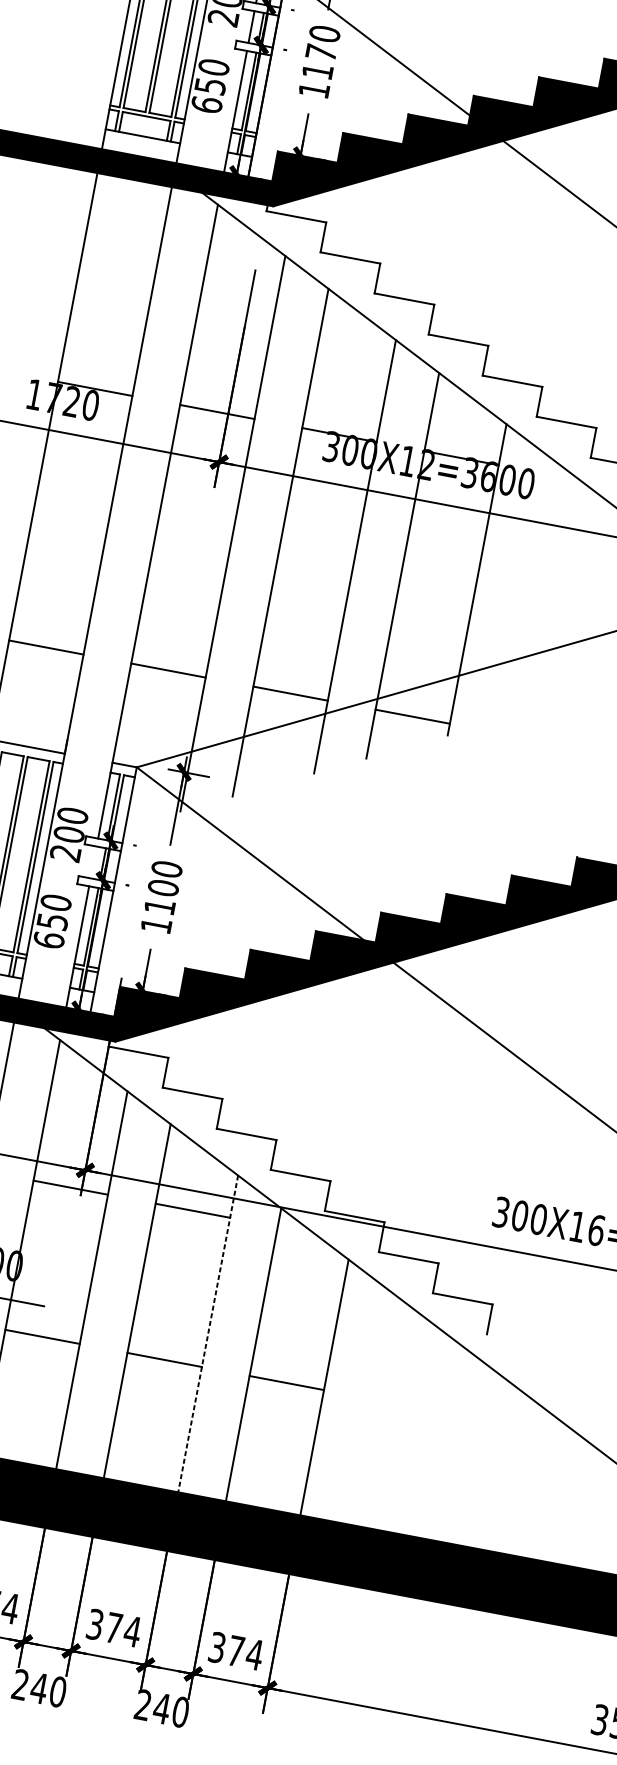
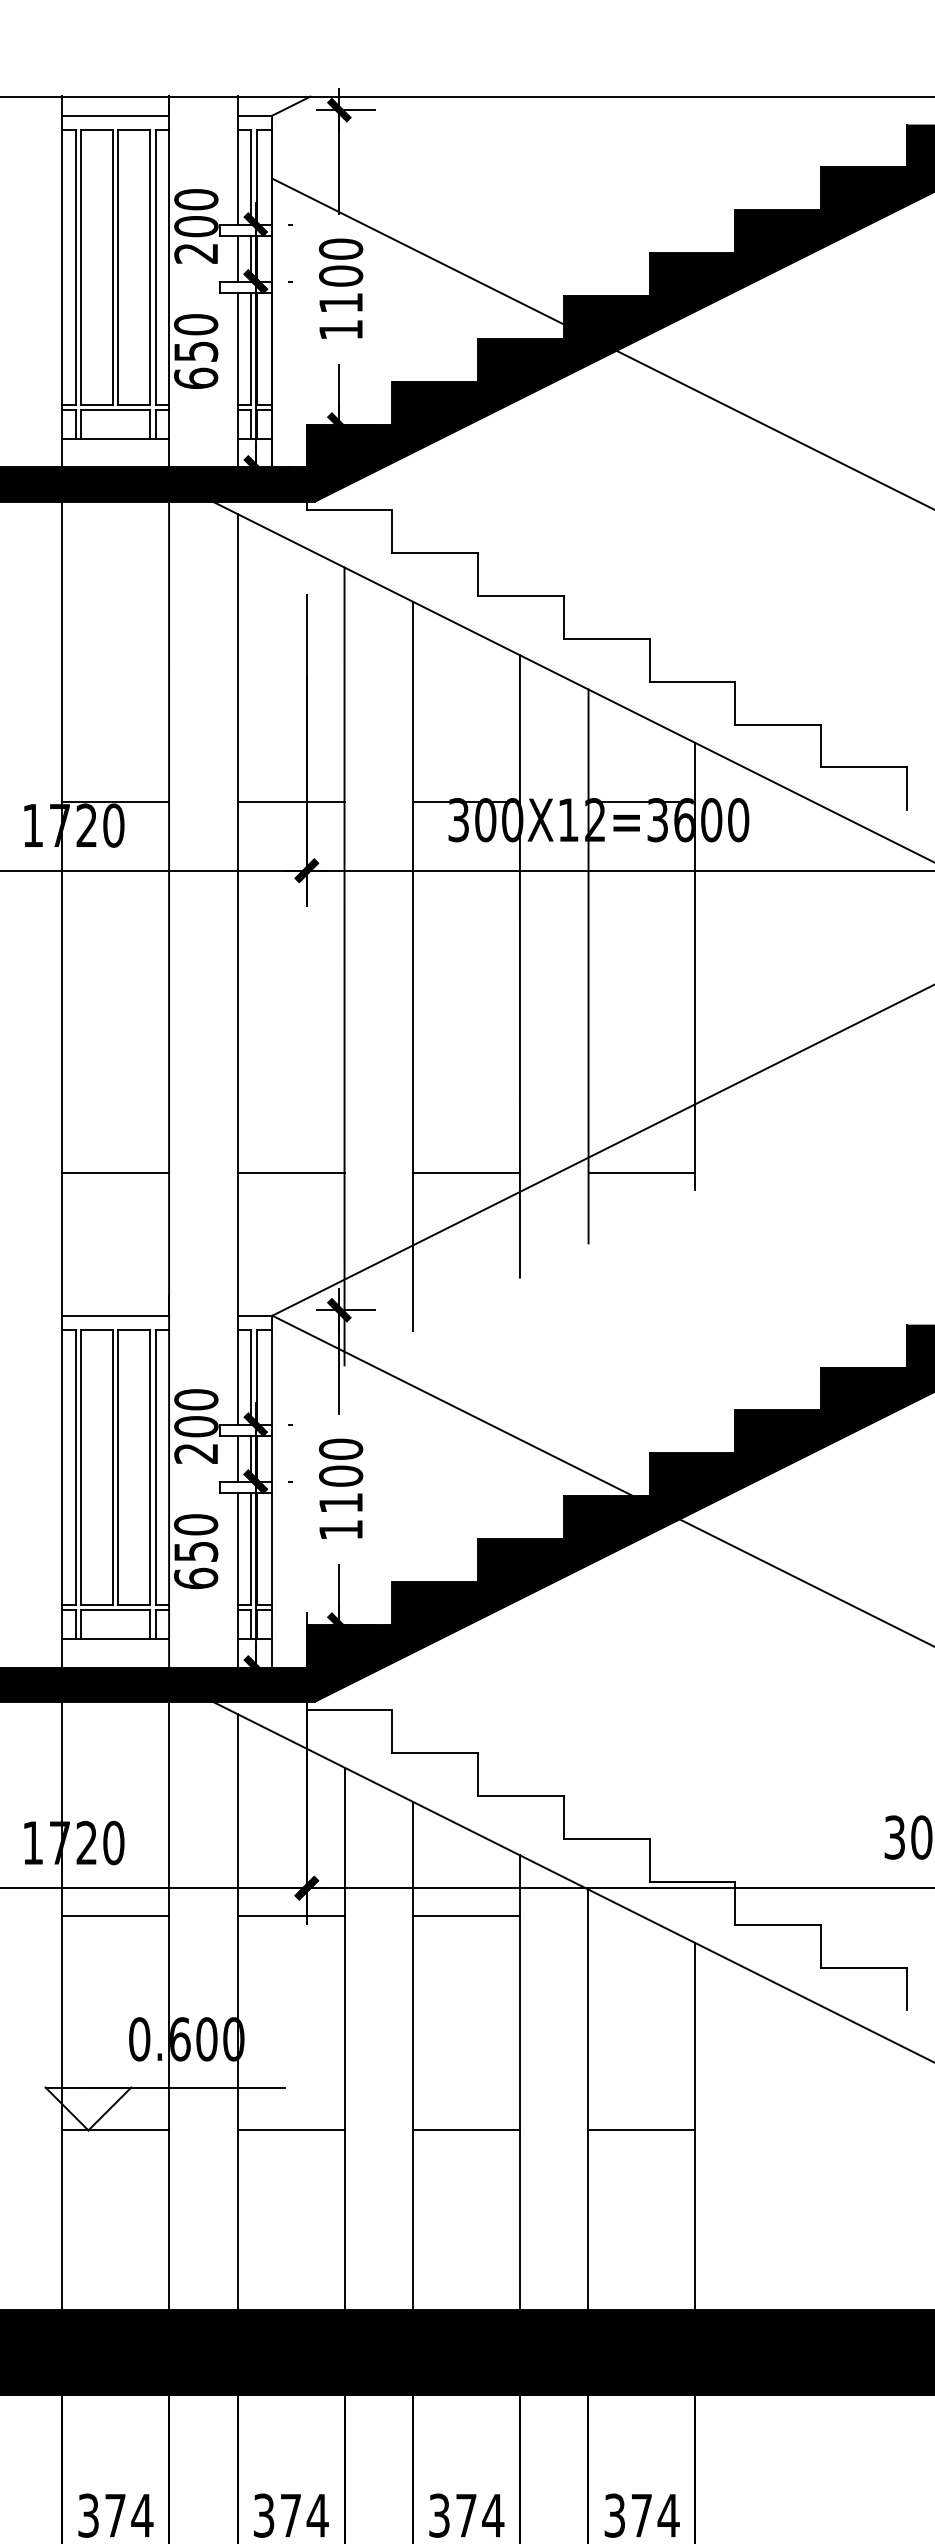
text: (321, 52) -> (341, 275), 1170 -> 1100
line: (93, 862) -> (237, 1458), added
line: (207, 1333) -> (519, 2082), dashed -> solid

